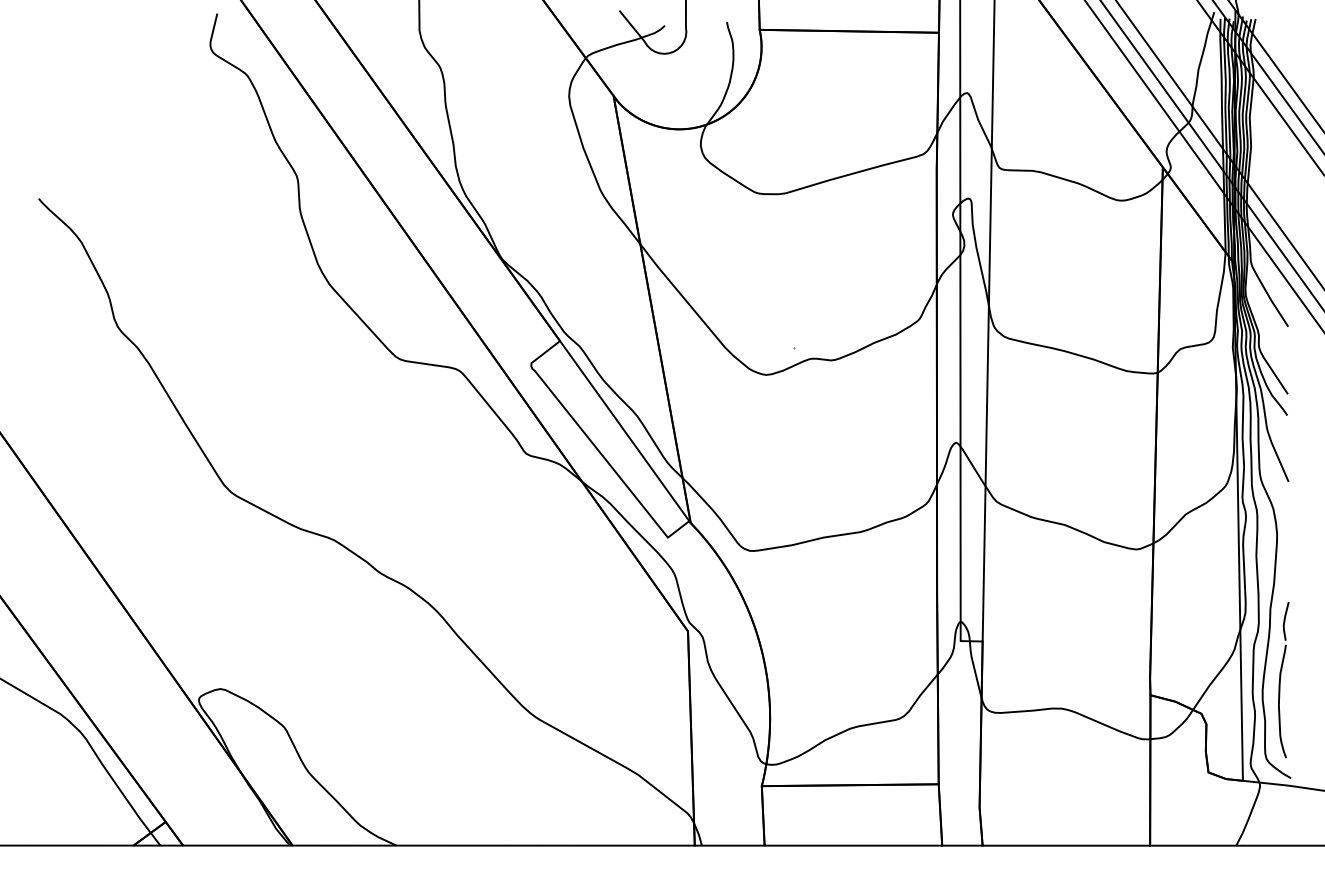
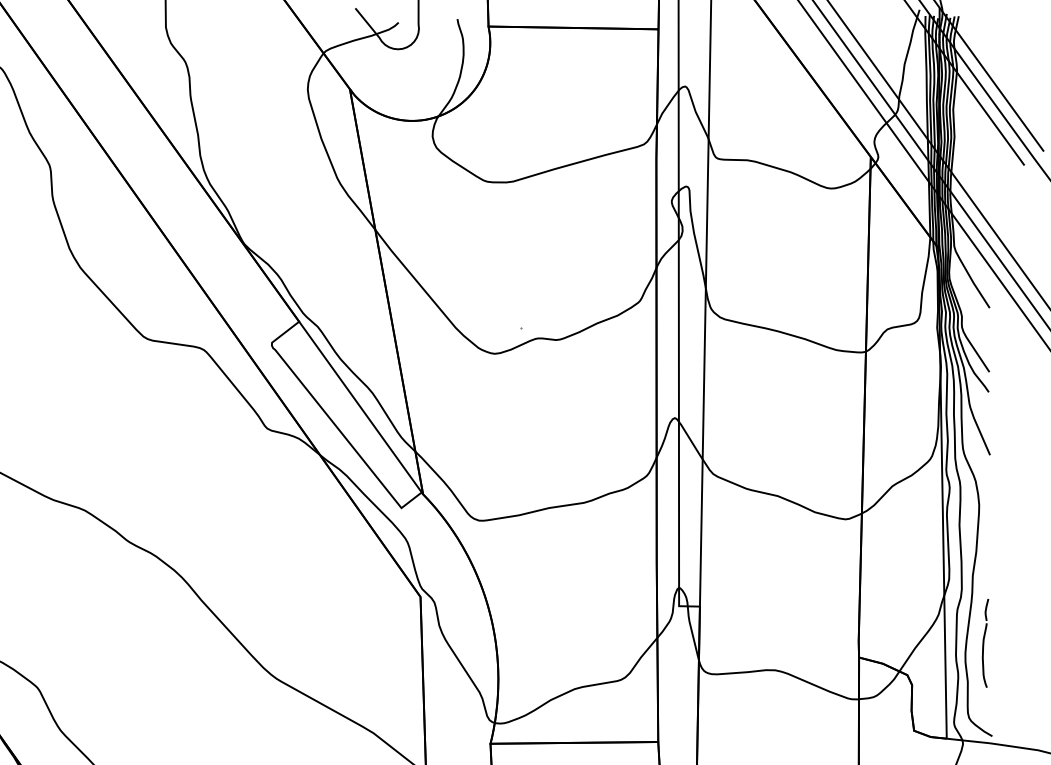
part: (1283, 680) -> (985, 643), size x0.6

